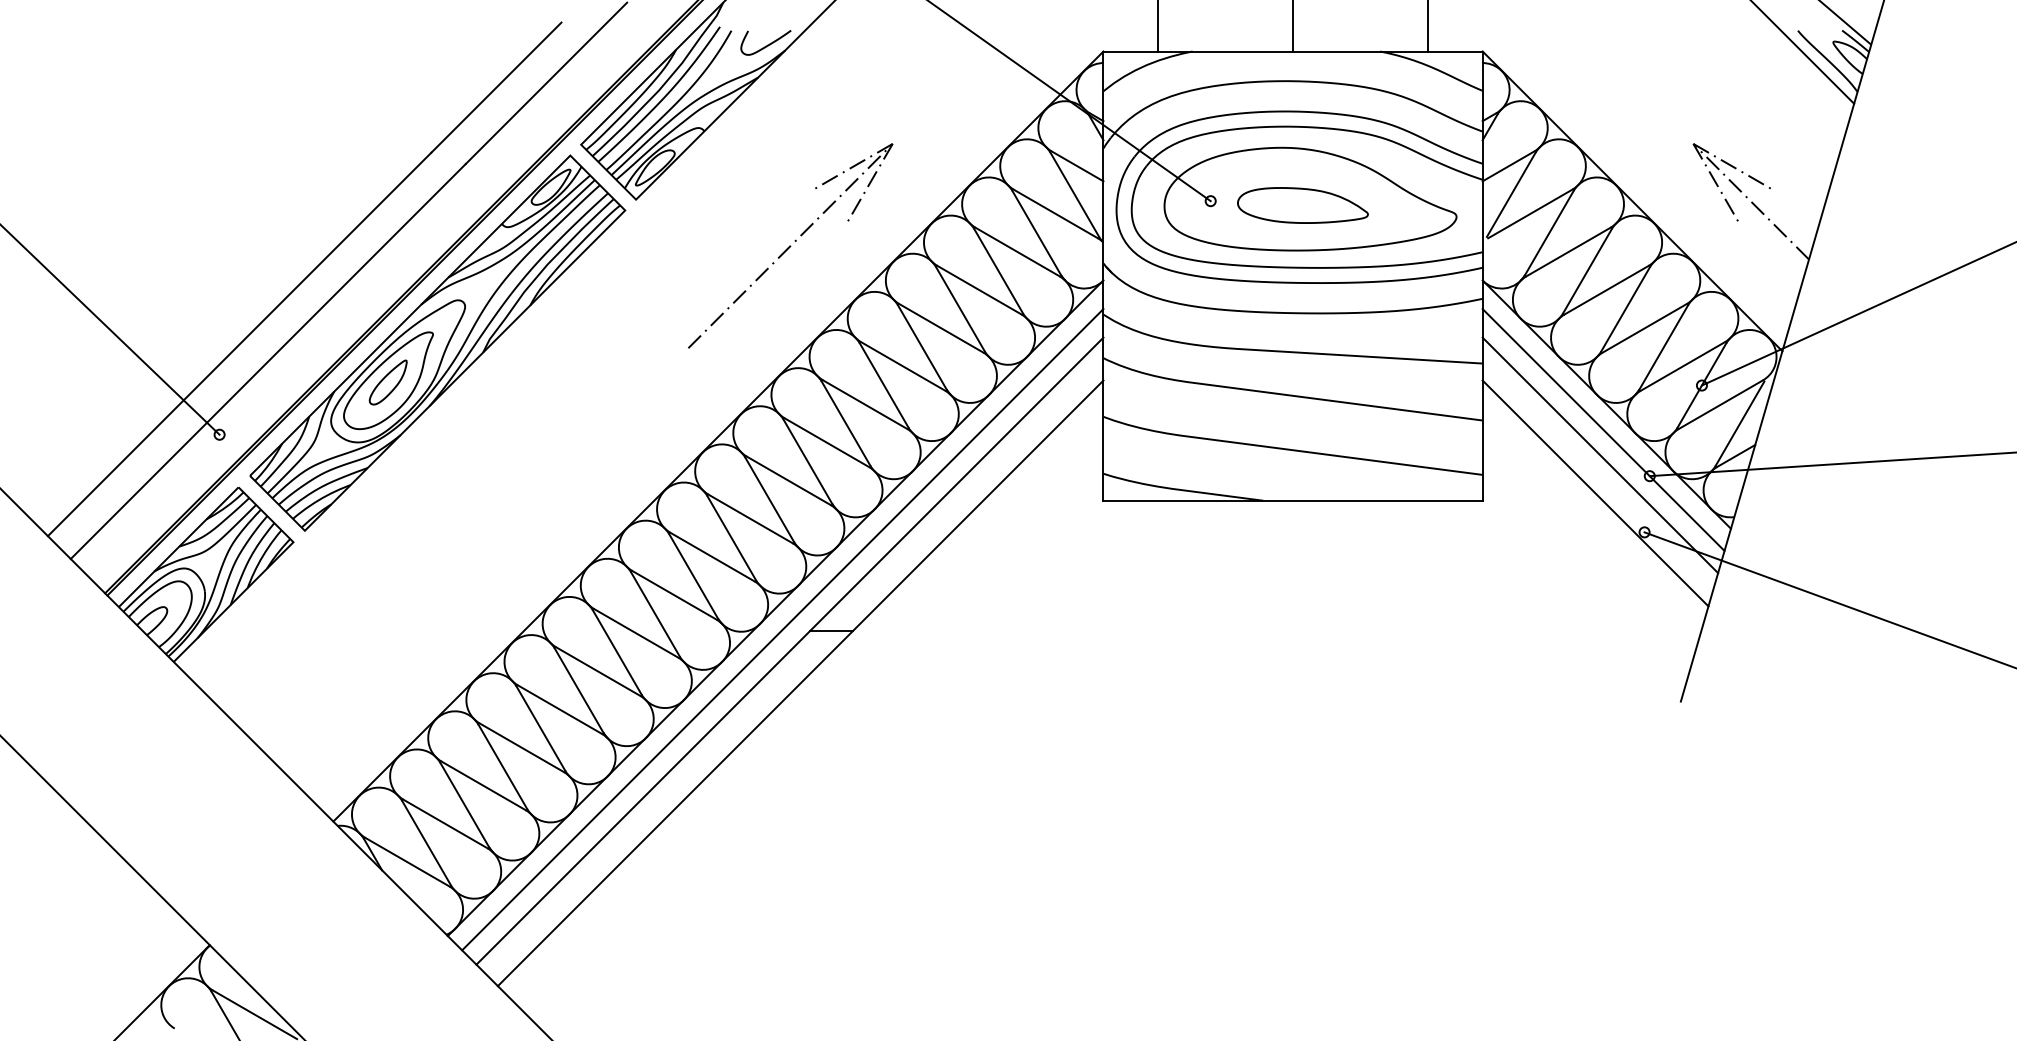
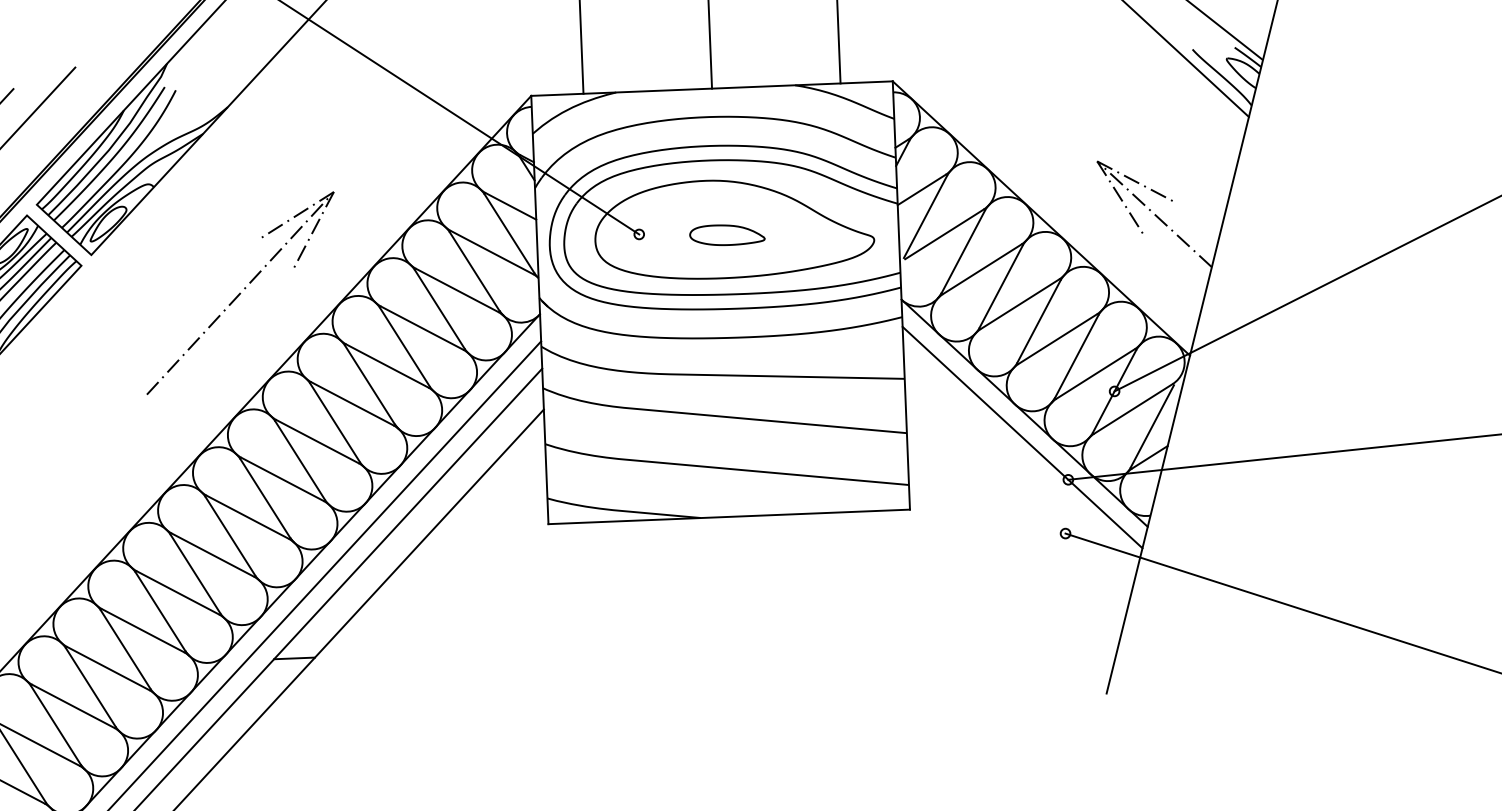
curve: (767, 44) -> (210, 102), removed
part: (1302, 205) -> (726, 235), size x0.6
line: (1600, 455) -> (1020, 462), removed
line: (1595, 493) -> (1017, 498), removed

